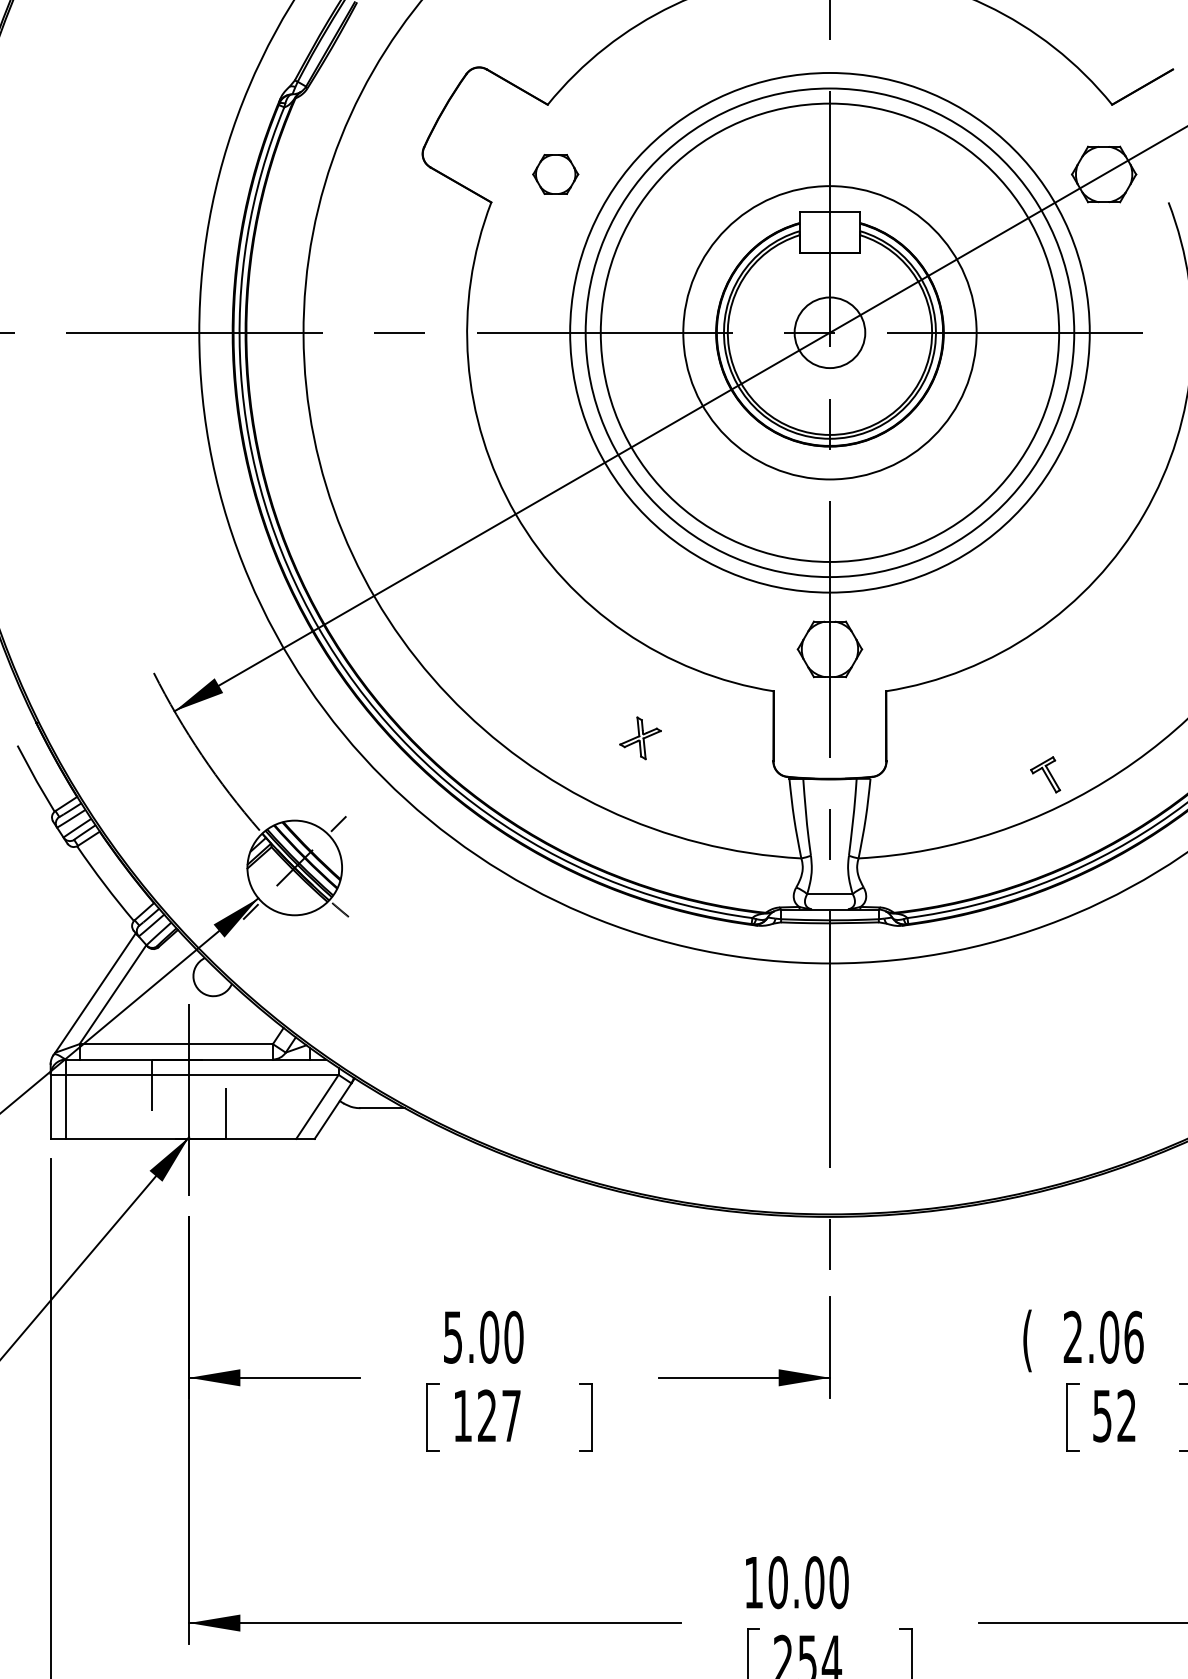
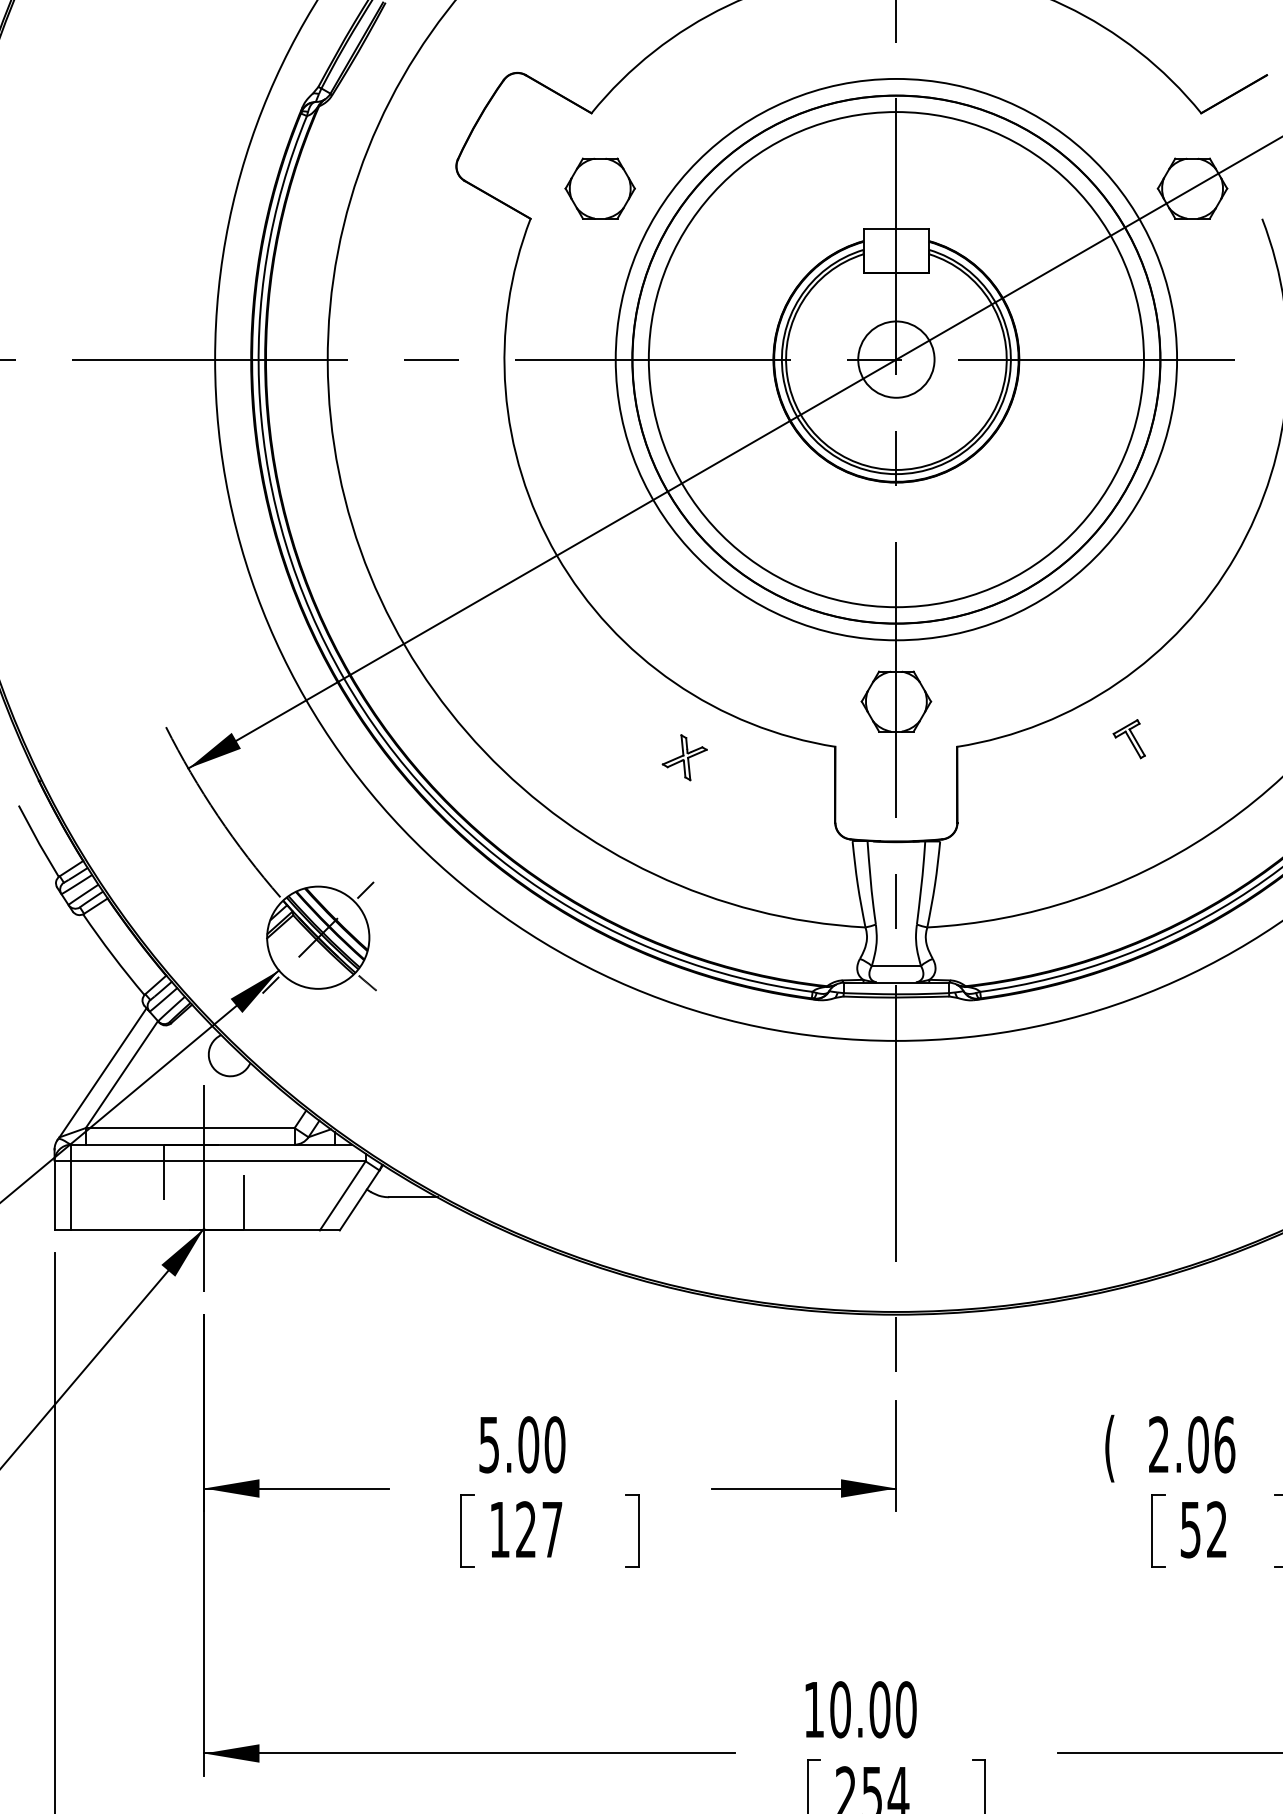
part: (555, 174) -> (599, 188), size x1.43
circle: (830, 332) -> (896, 359), size x1.67
part: (640, 738) -> (684, 757), moved
part: (1044, 775) -> (1128, 739), moved

